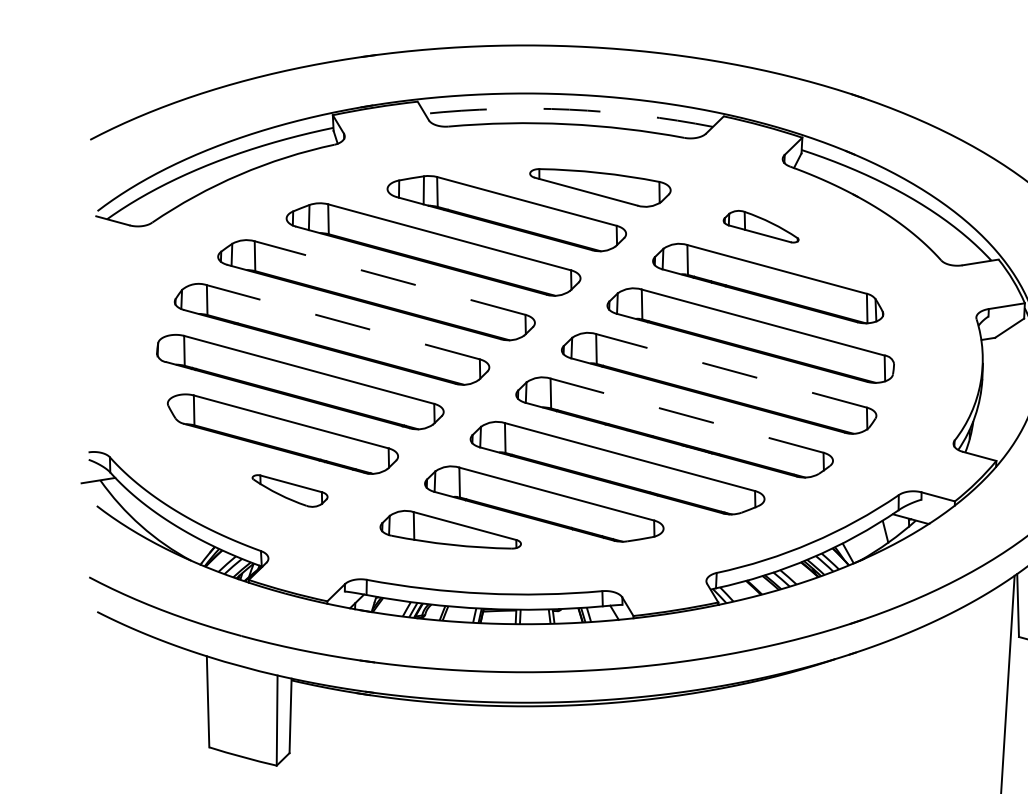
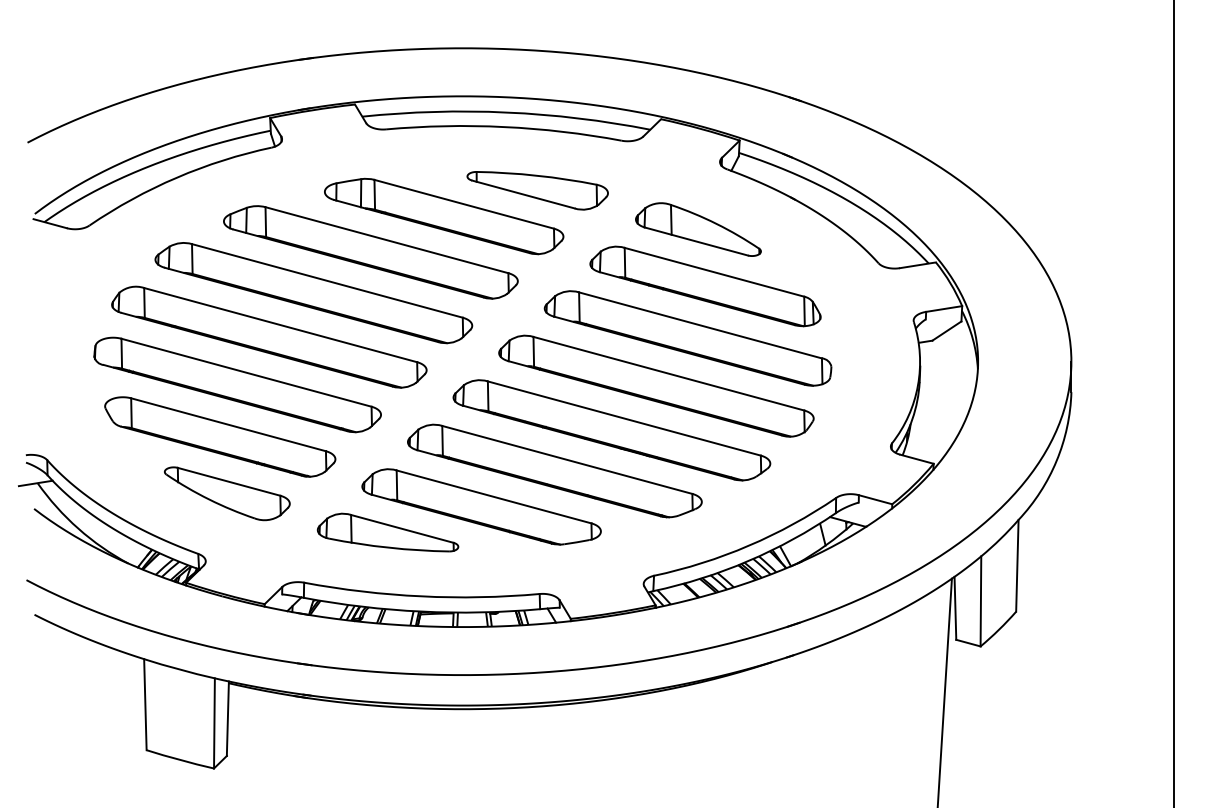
arc: (569, 109) -> (506, 112), dashed -> solid
part: (761, 226) -> (698, 229), size x1.67
line: (389, 277) -> (326, 280), dashed -> solid
line: (343, 321) -> (280, 324), dashed -> solid
line: (731, 370) -> (668, 373), dashed -> solid
line: (686, 415) -> (623, 418), dashed -> solid
part: (290, 490) -> (227, 493), size x1.67

